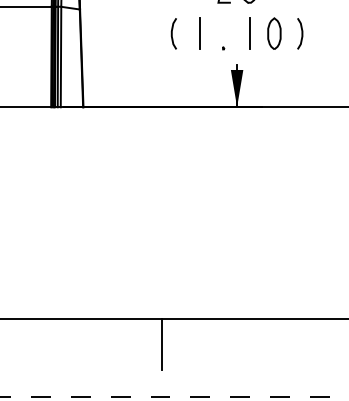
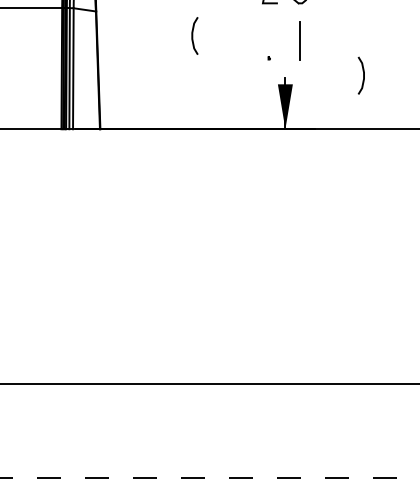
curve: (172, 33) -> (193, 35), moved
line: (199, 33) -> (240, 40), removed
part: (274, 33) -> (330, 40), removed
curve: (301, 33) -> (362, 75), moved
line: (162, 343) -> (195, 413), removed

